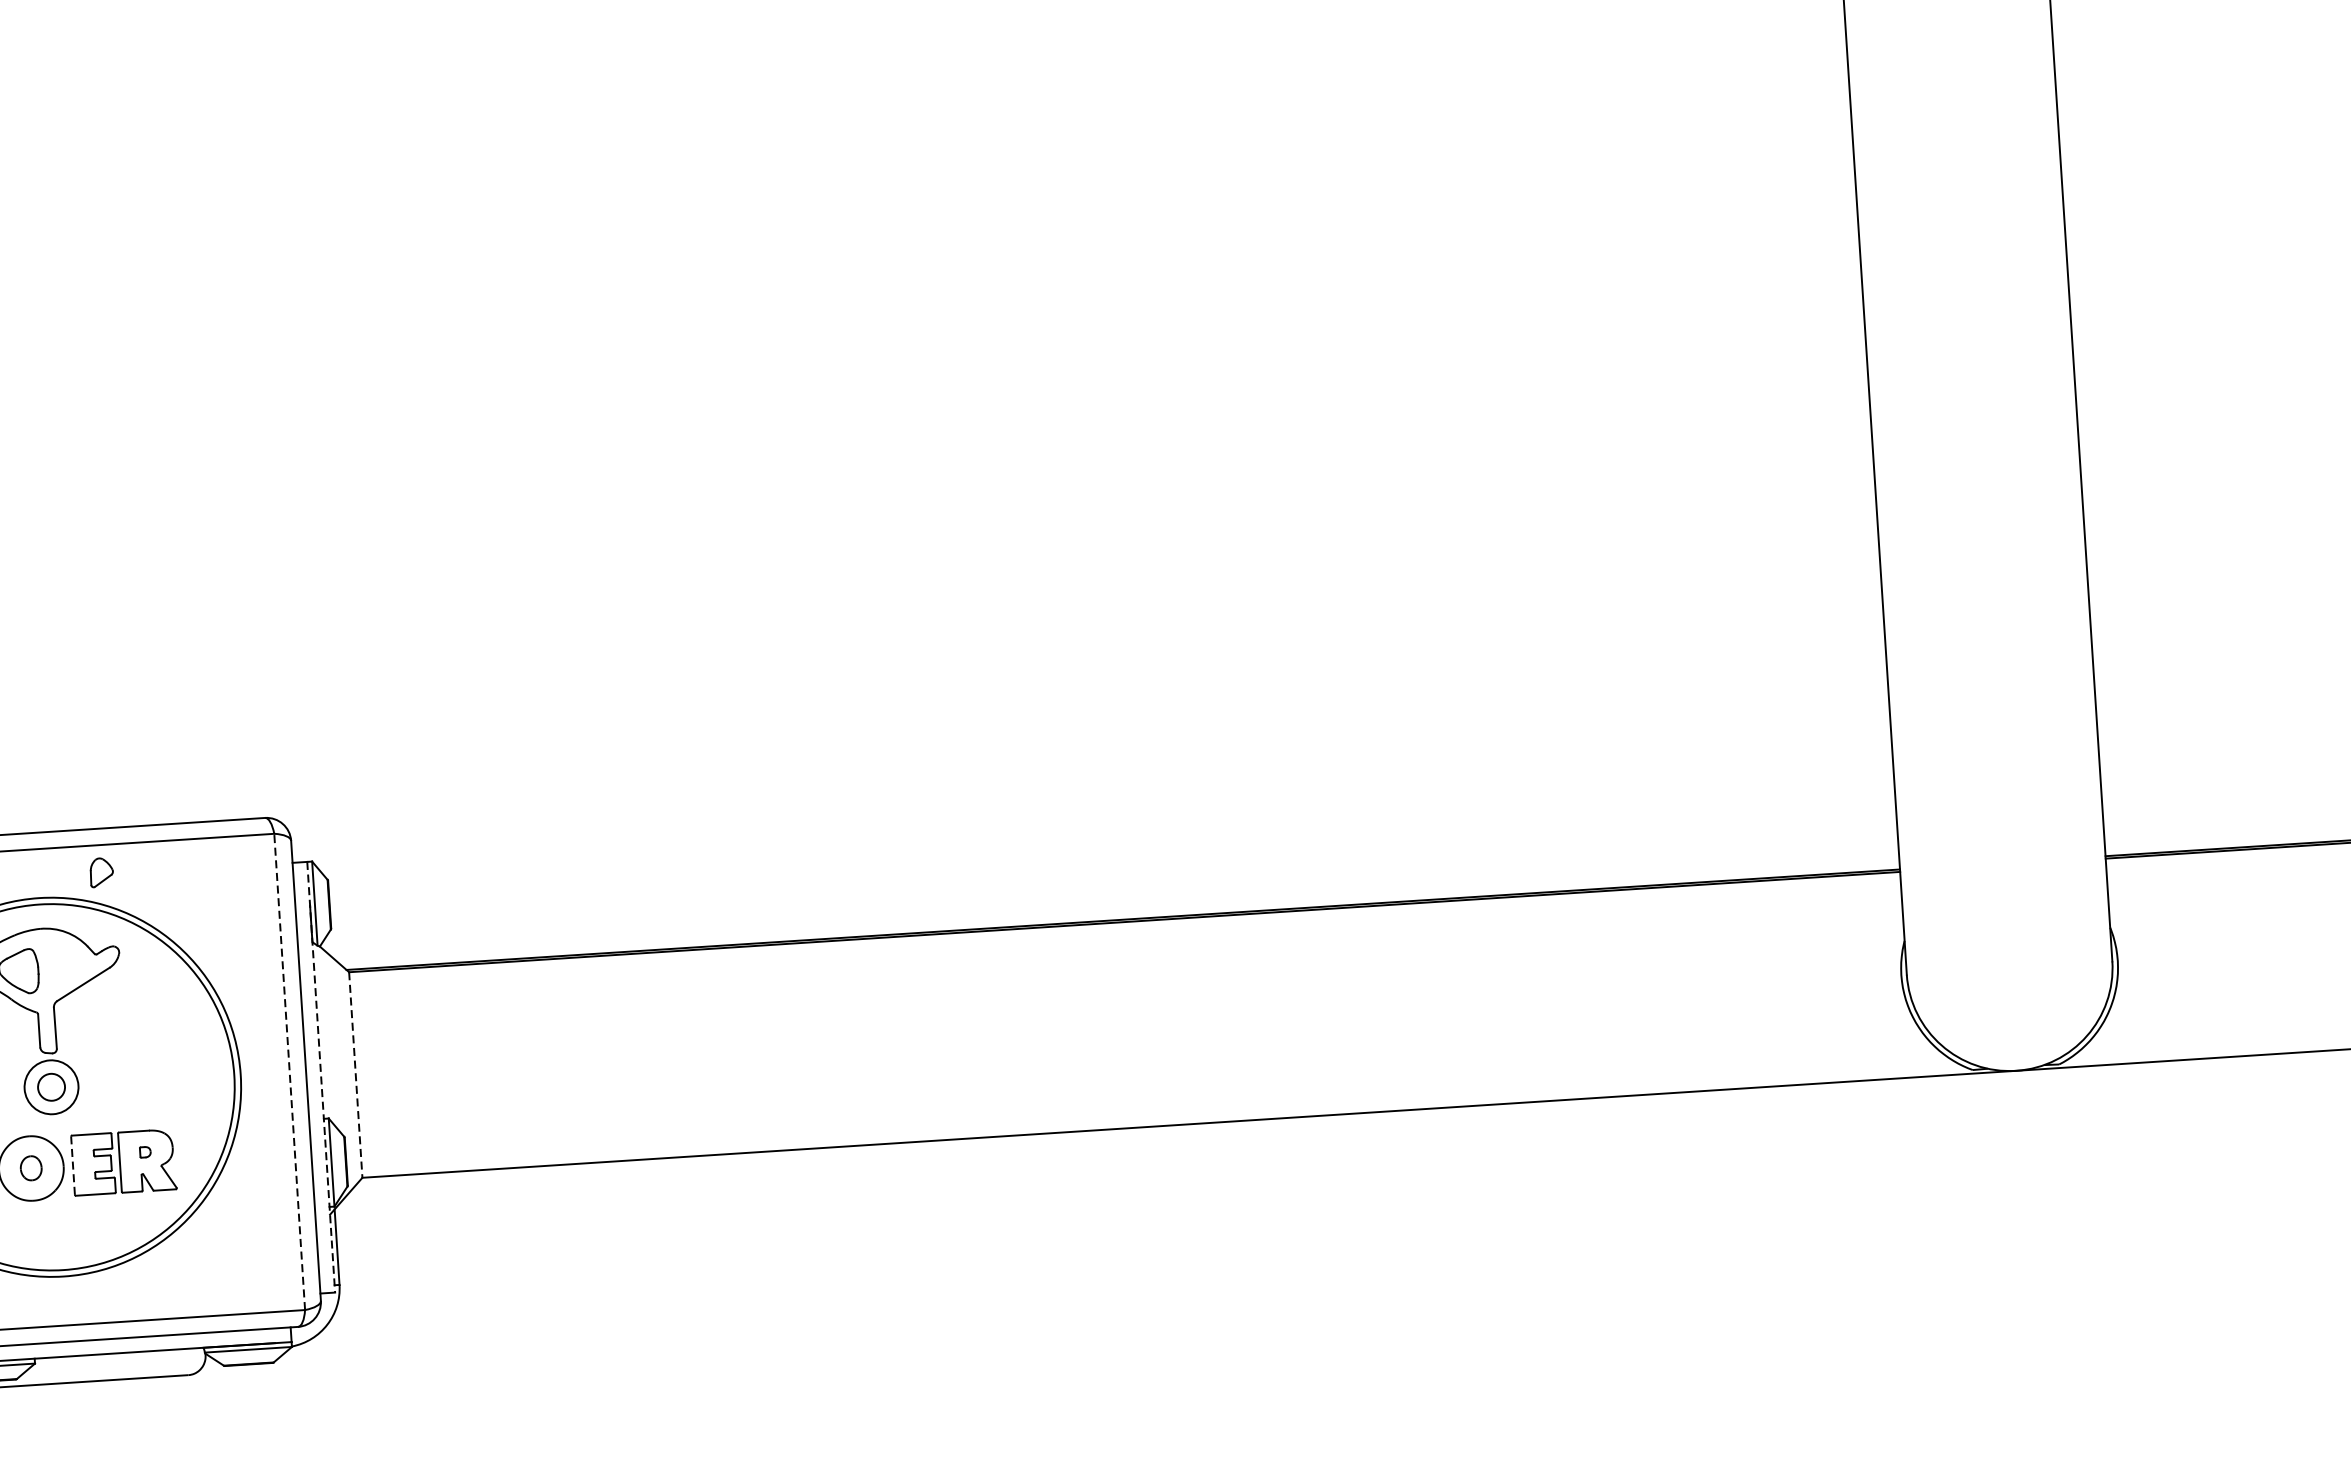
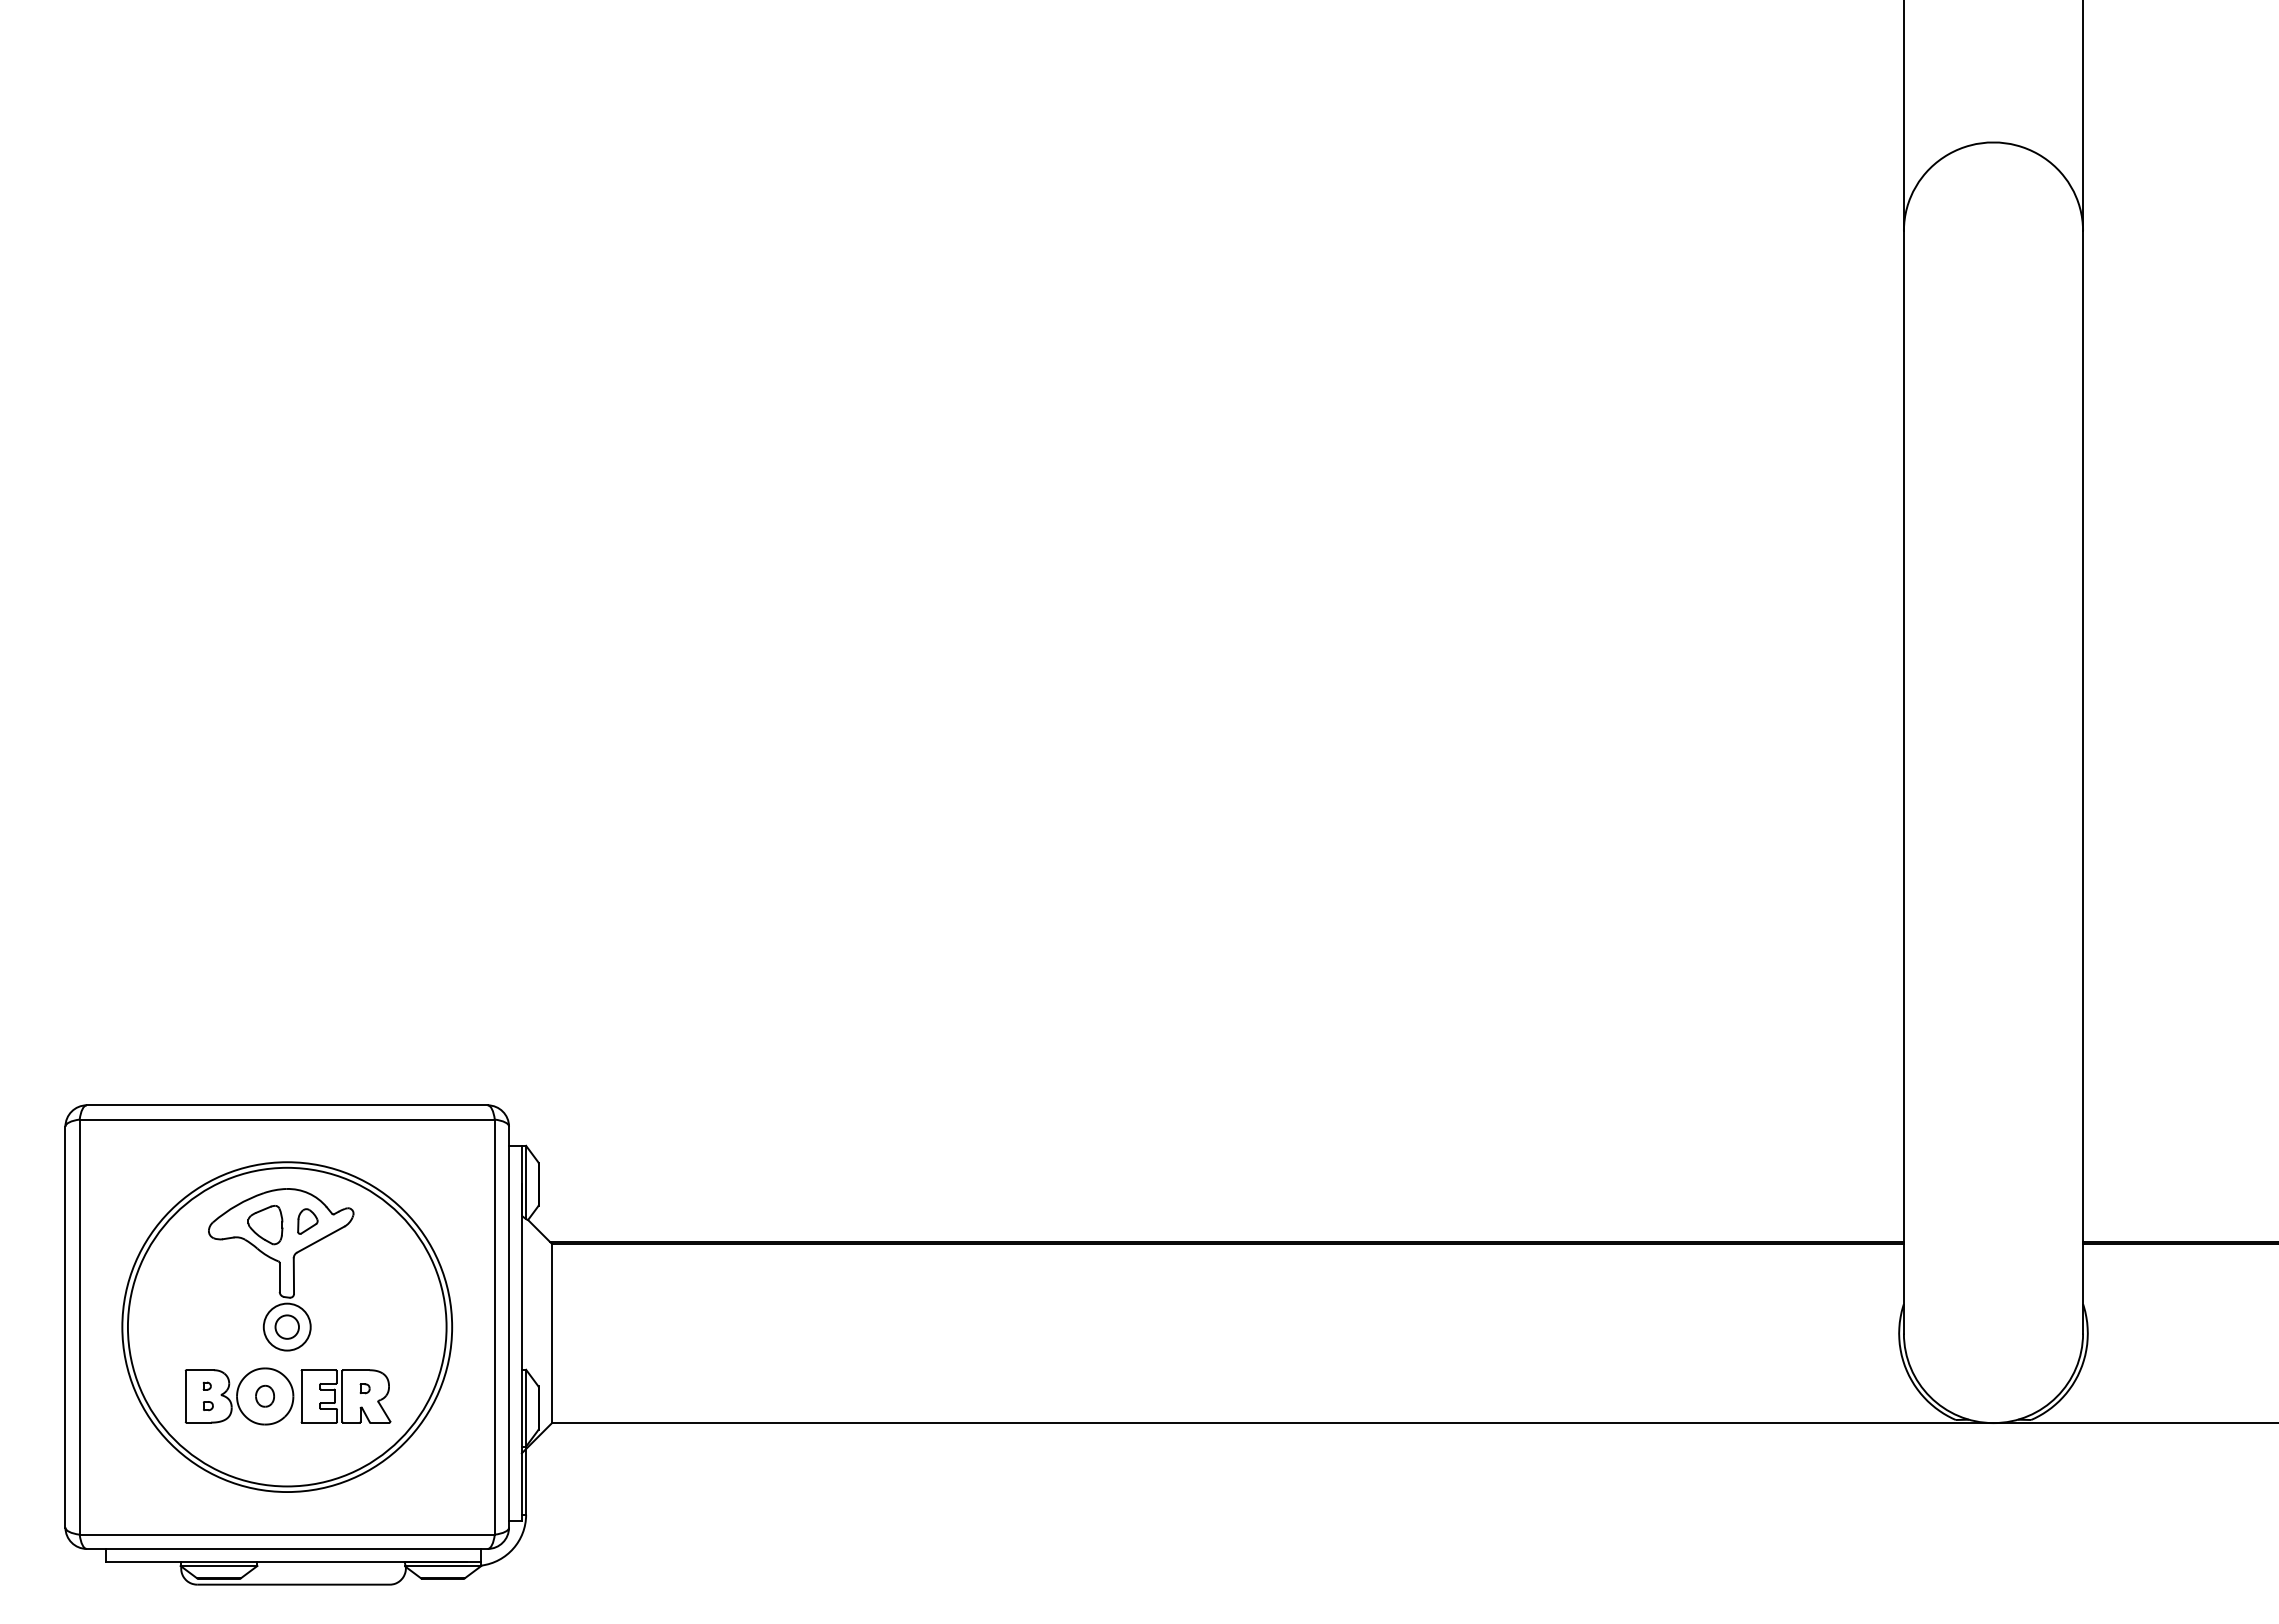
part: (101, 872) -> (307, 1221), moved
line: (289, 1072) -> (494, 1327), dashed -> solid
line: (356, 1074) -> (552, 1333), dashed -> solid
line: (320, 1077) -> (521, 1333), dashed -> solid
line: (72, 1164) -> (301, 1395), dashed -> solid

